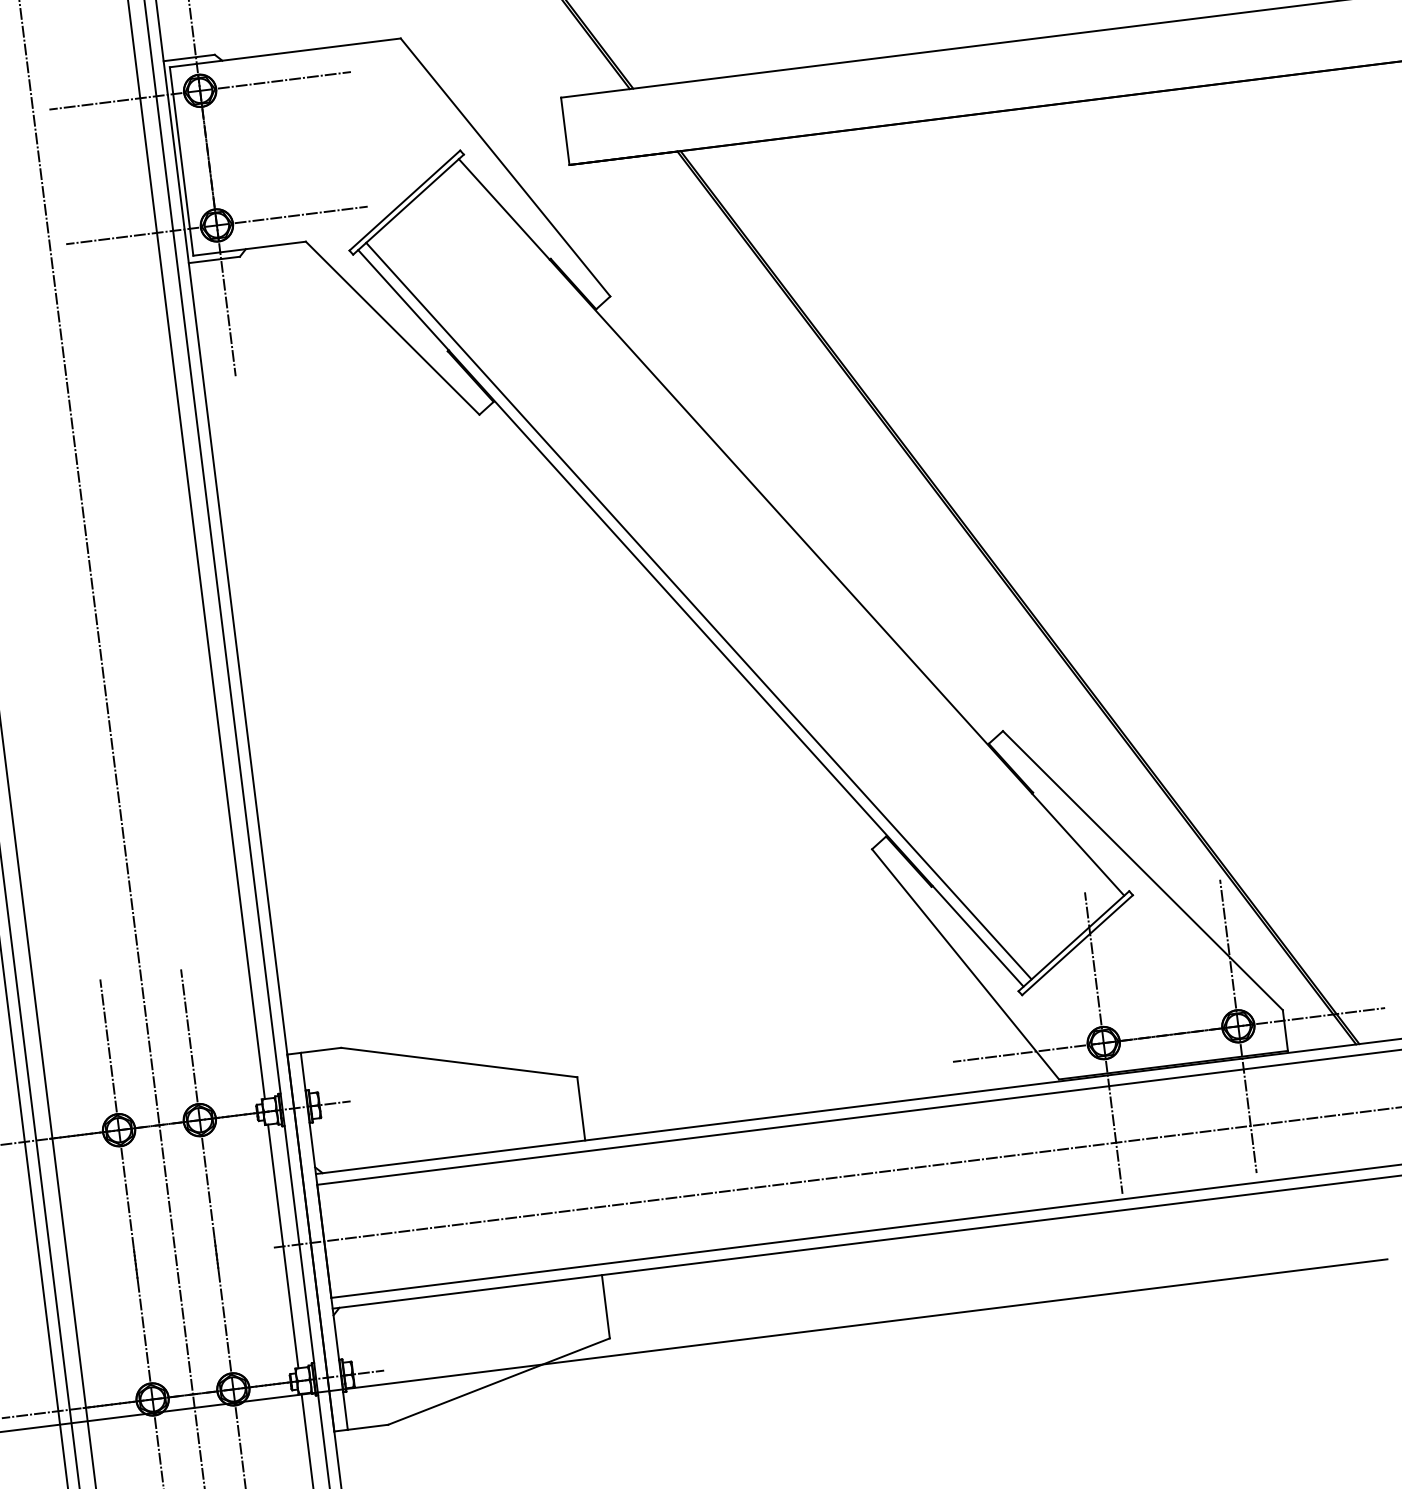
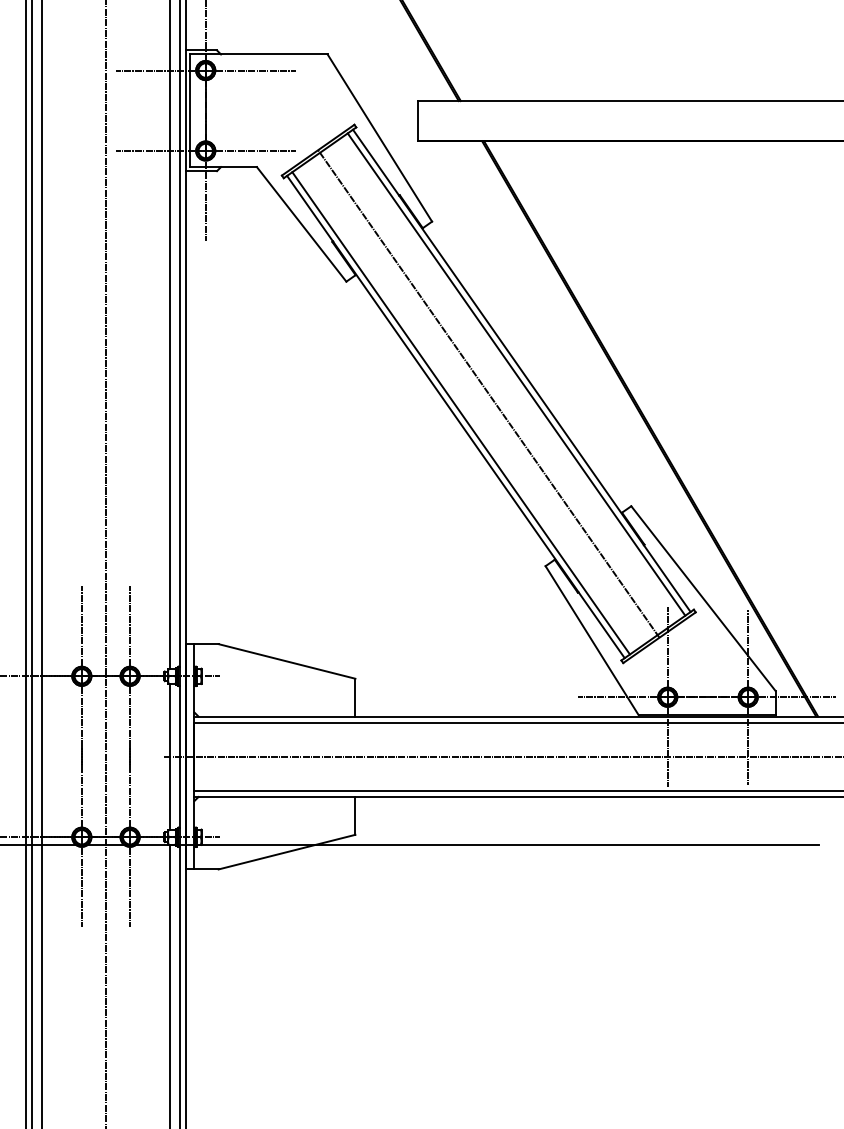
line: (783, 534) -> (516, 374), added
line: (740, 572) -> (488, 393), added

